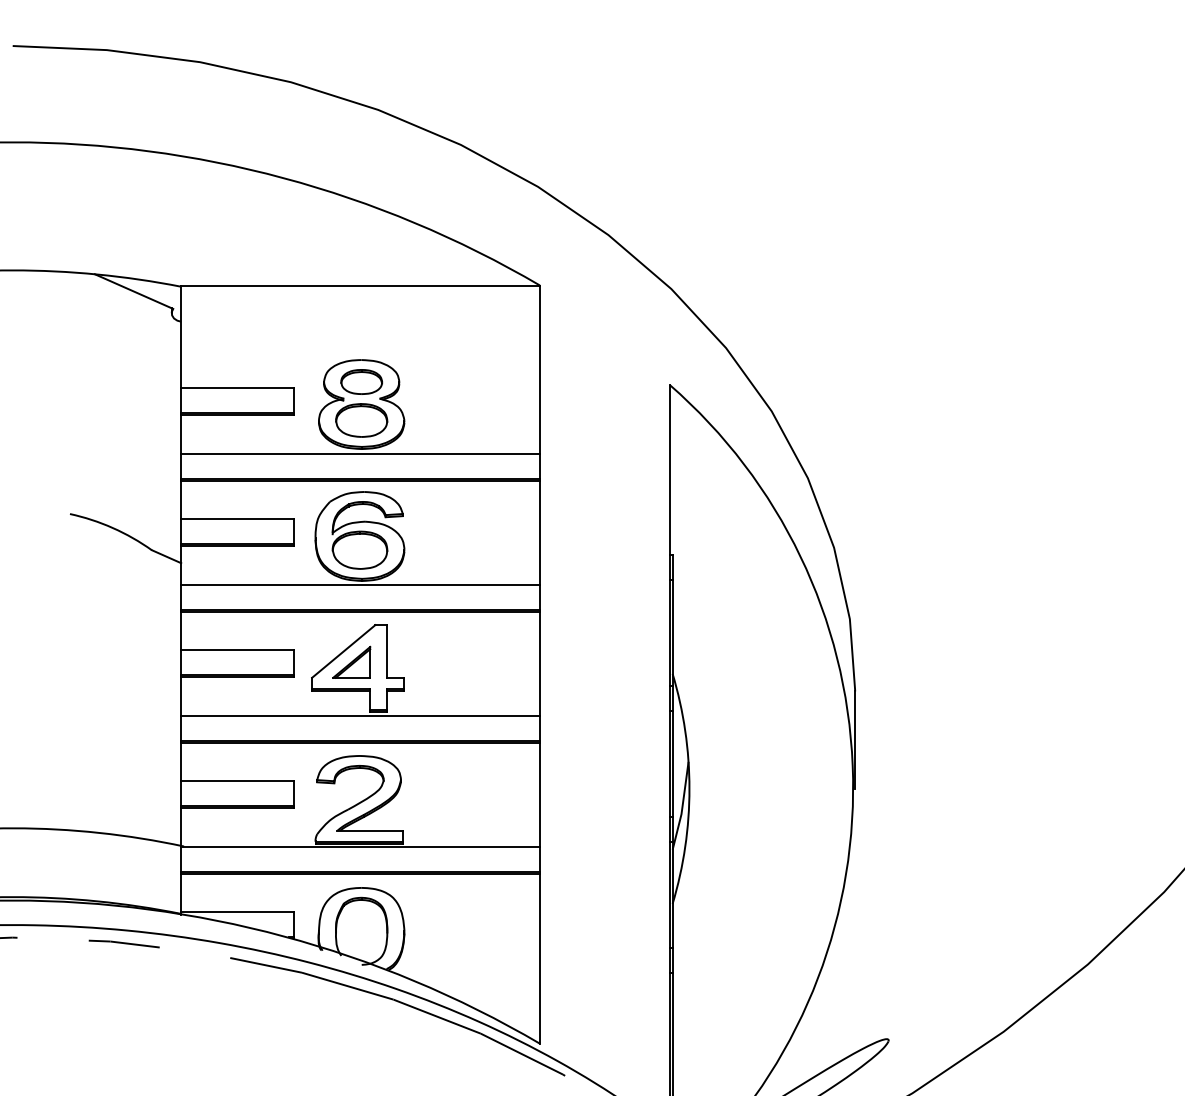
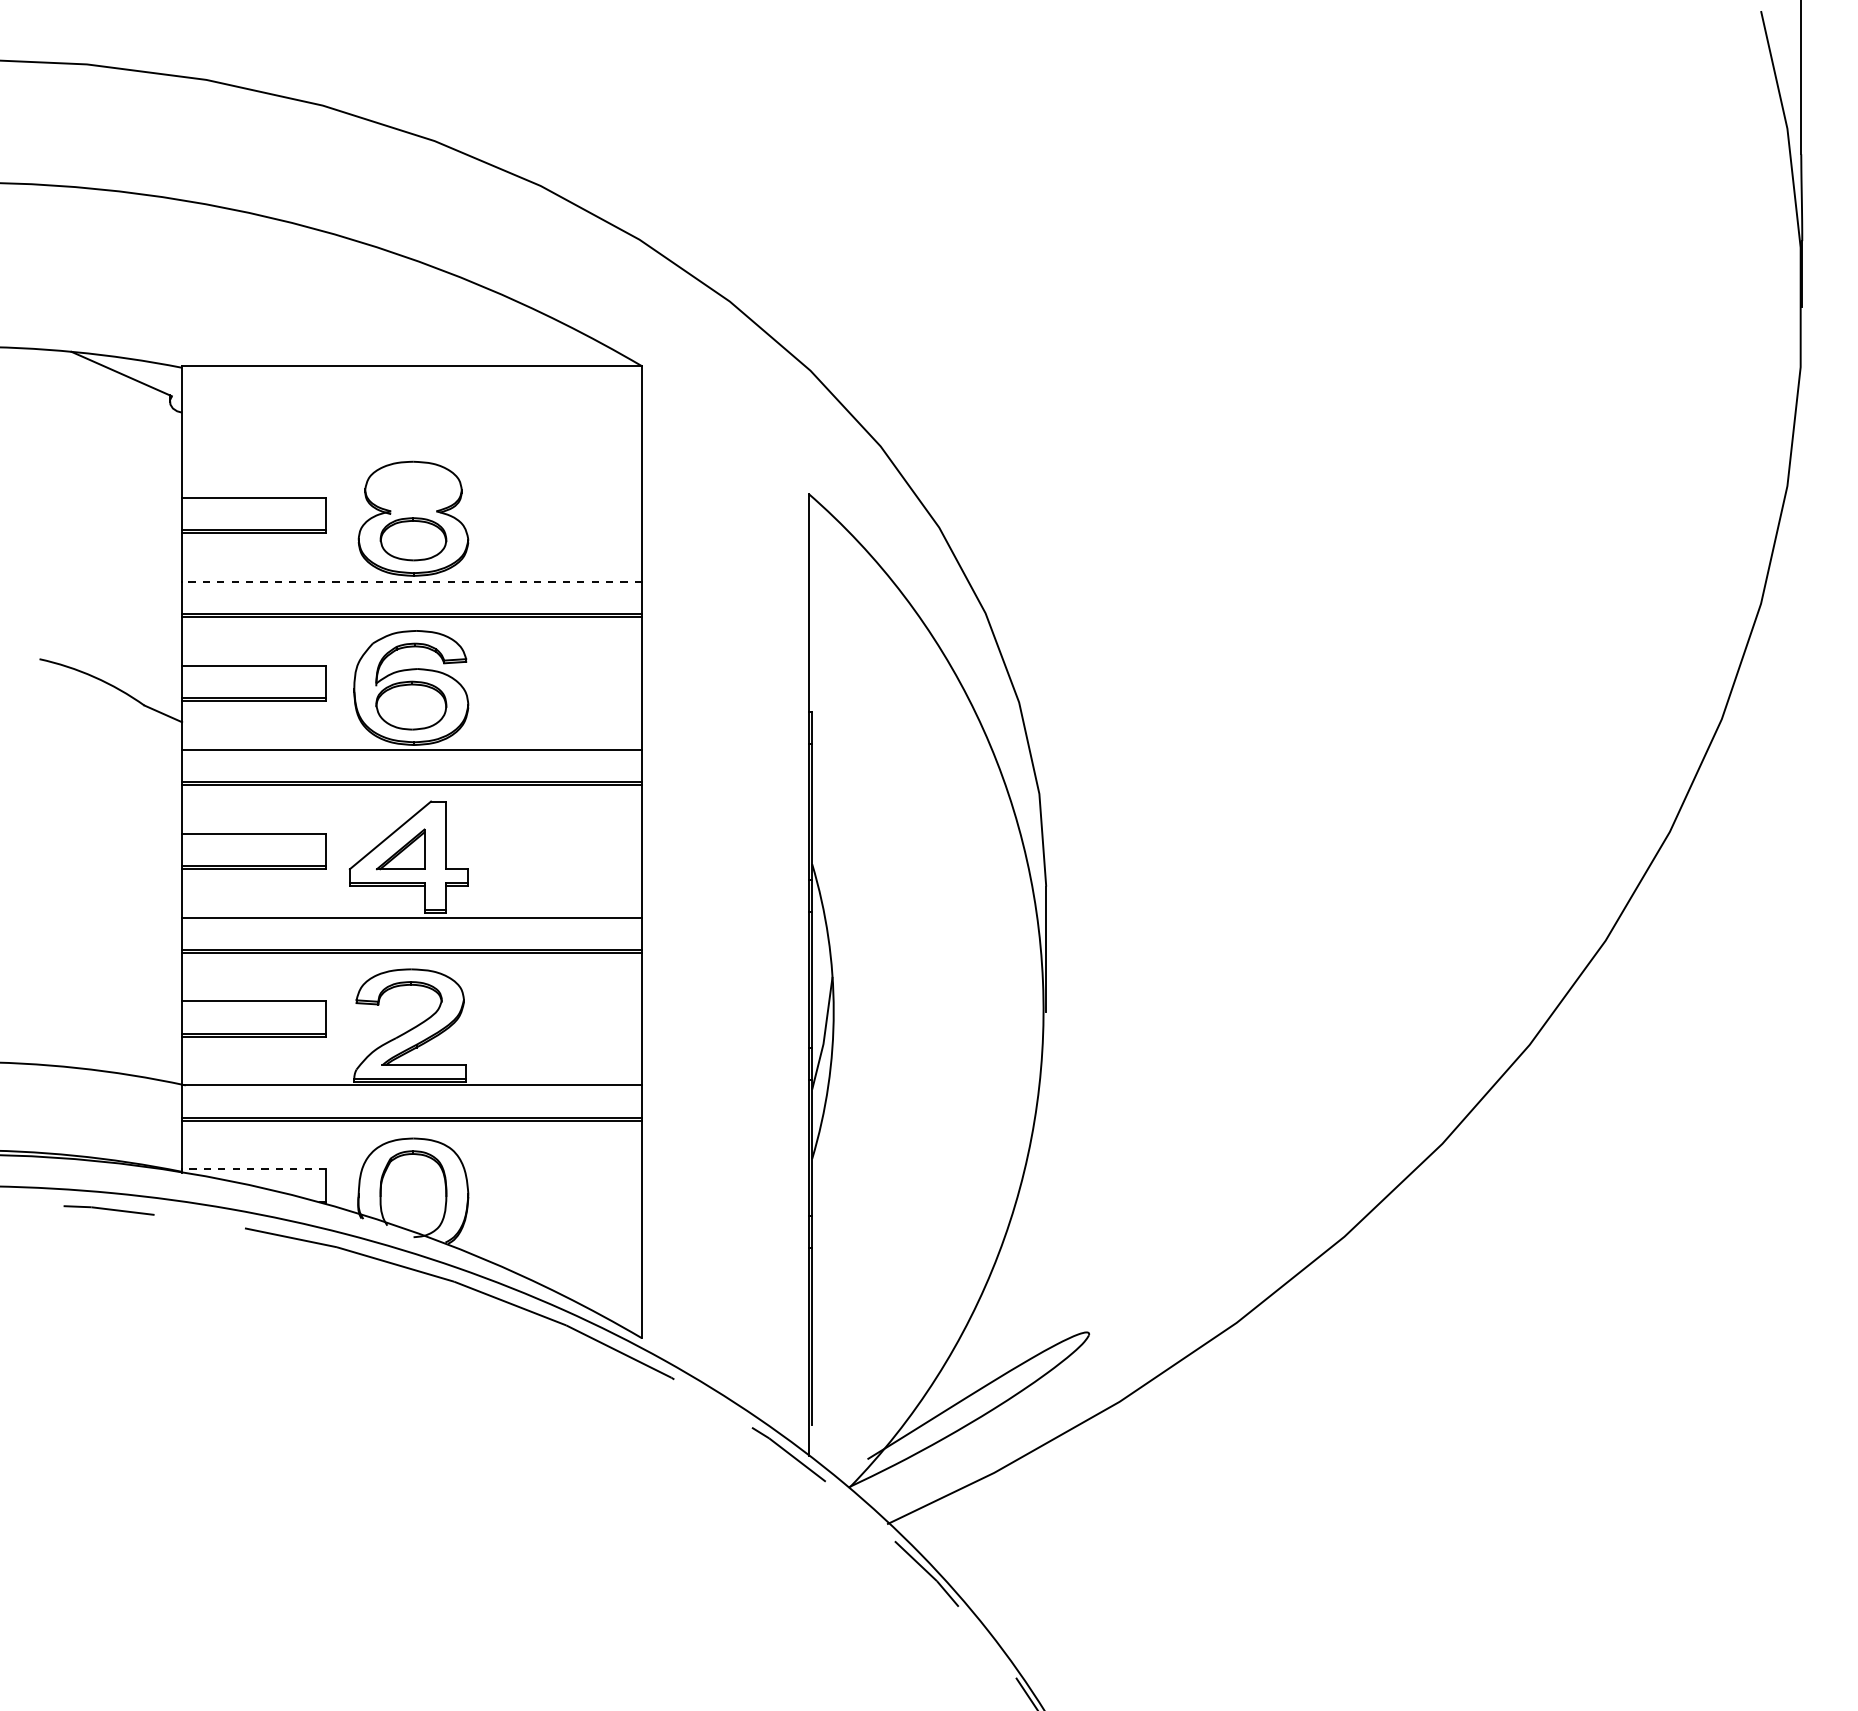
part: (361, 381) -> (413, 489), removed
line: (360, 453) -> (412, 581), solid -> dashed
line: (236, 912) -> (253, 1169), solid -> dashed

